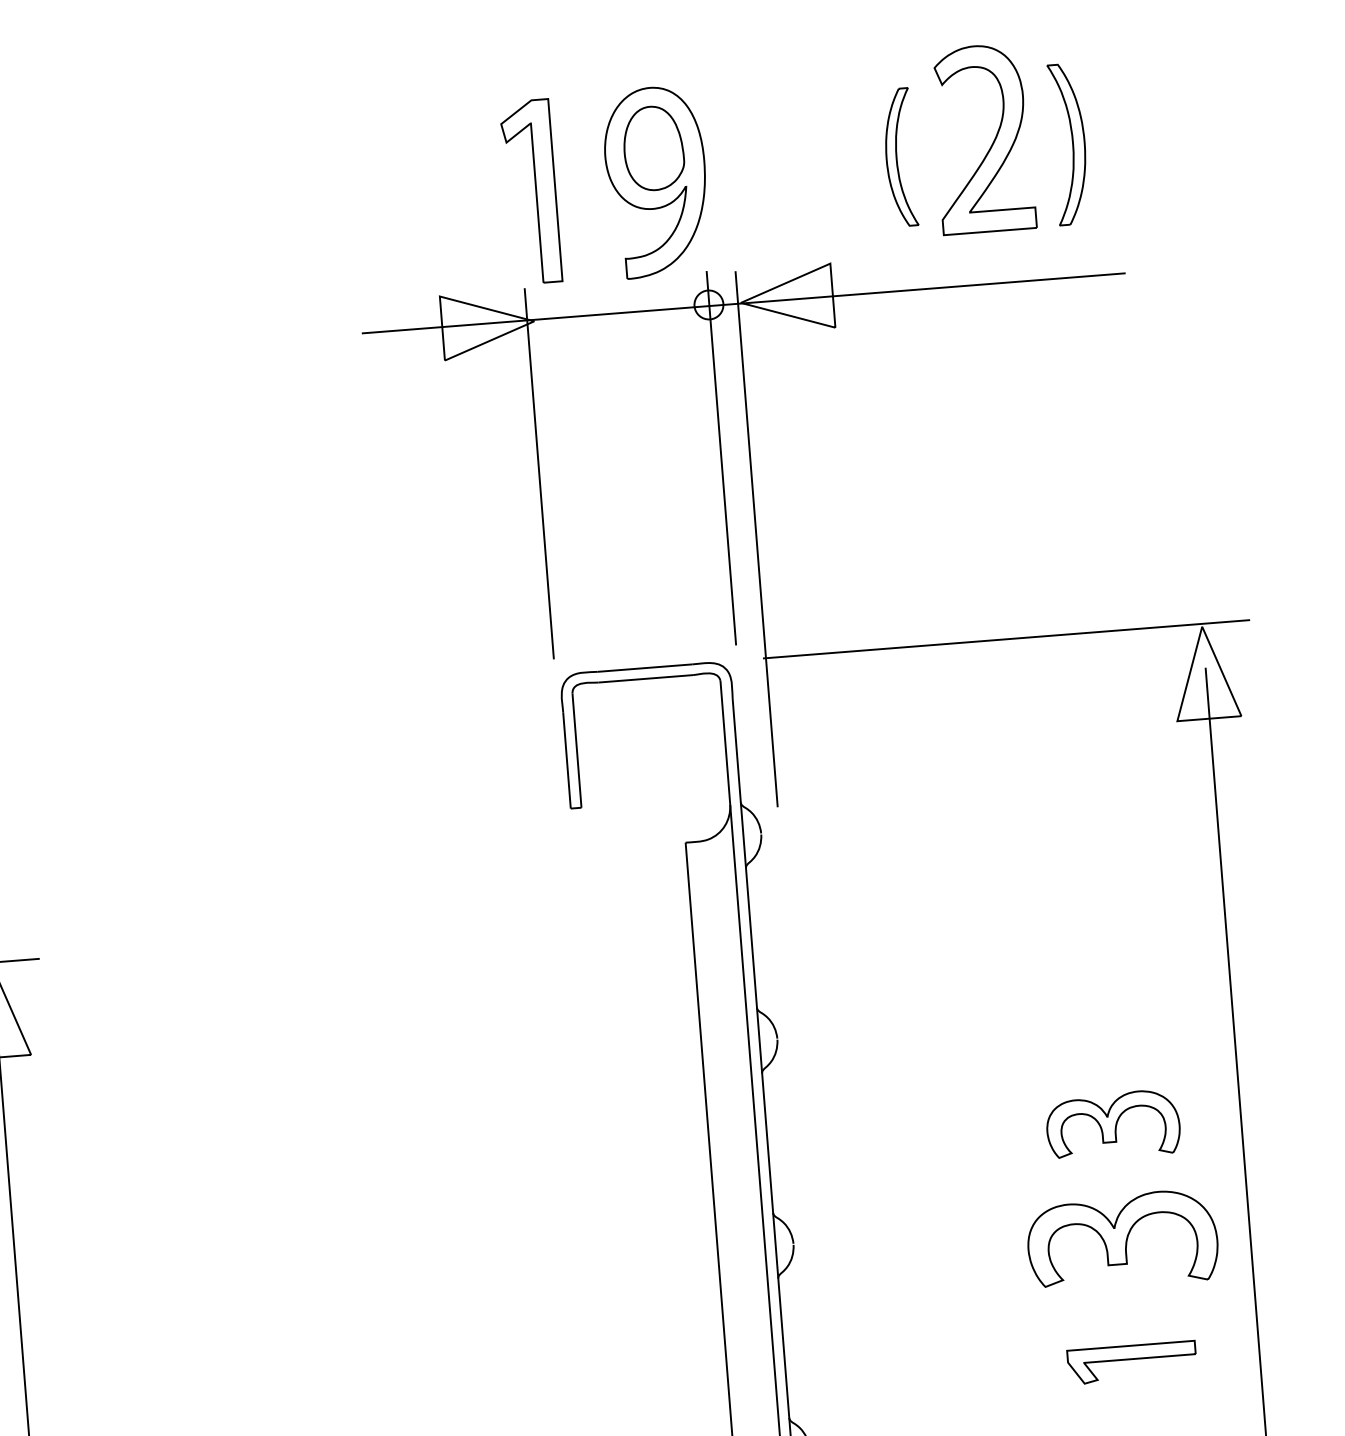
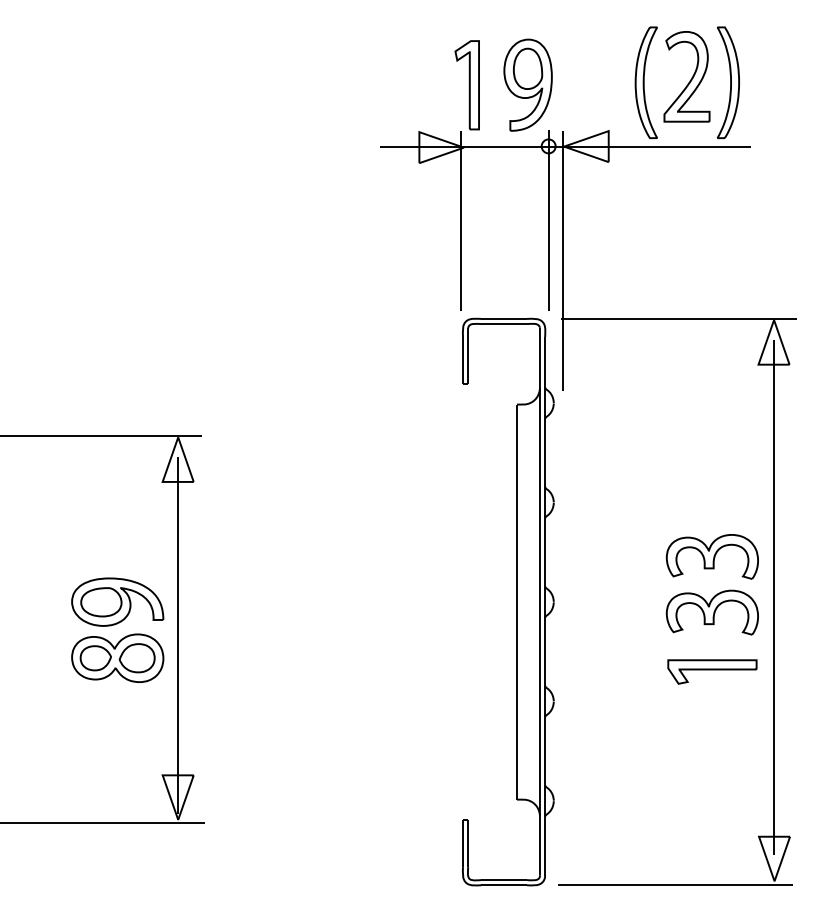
part: (1067, 144) -> (727, 82), size x1.43
part: (898, 157) -> (645, 82), size x1.67
part: (1111, 1124) -> (711, 556), size x1.43
part: (1132, 1361) -> (712, 671), size x1.43

